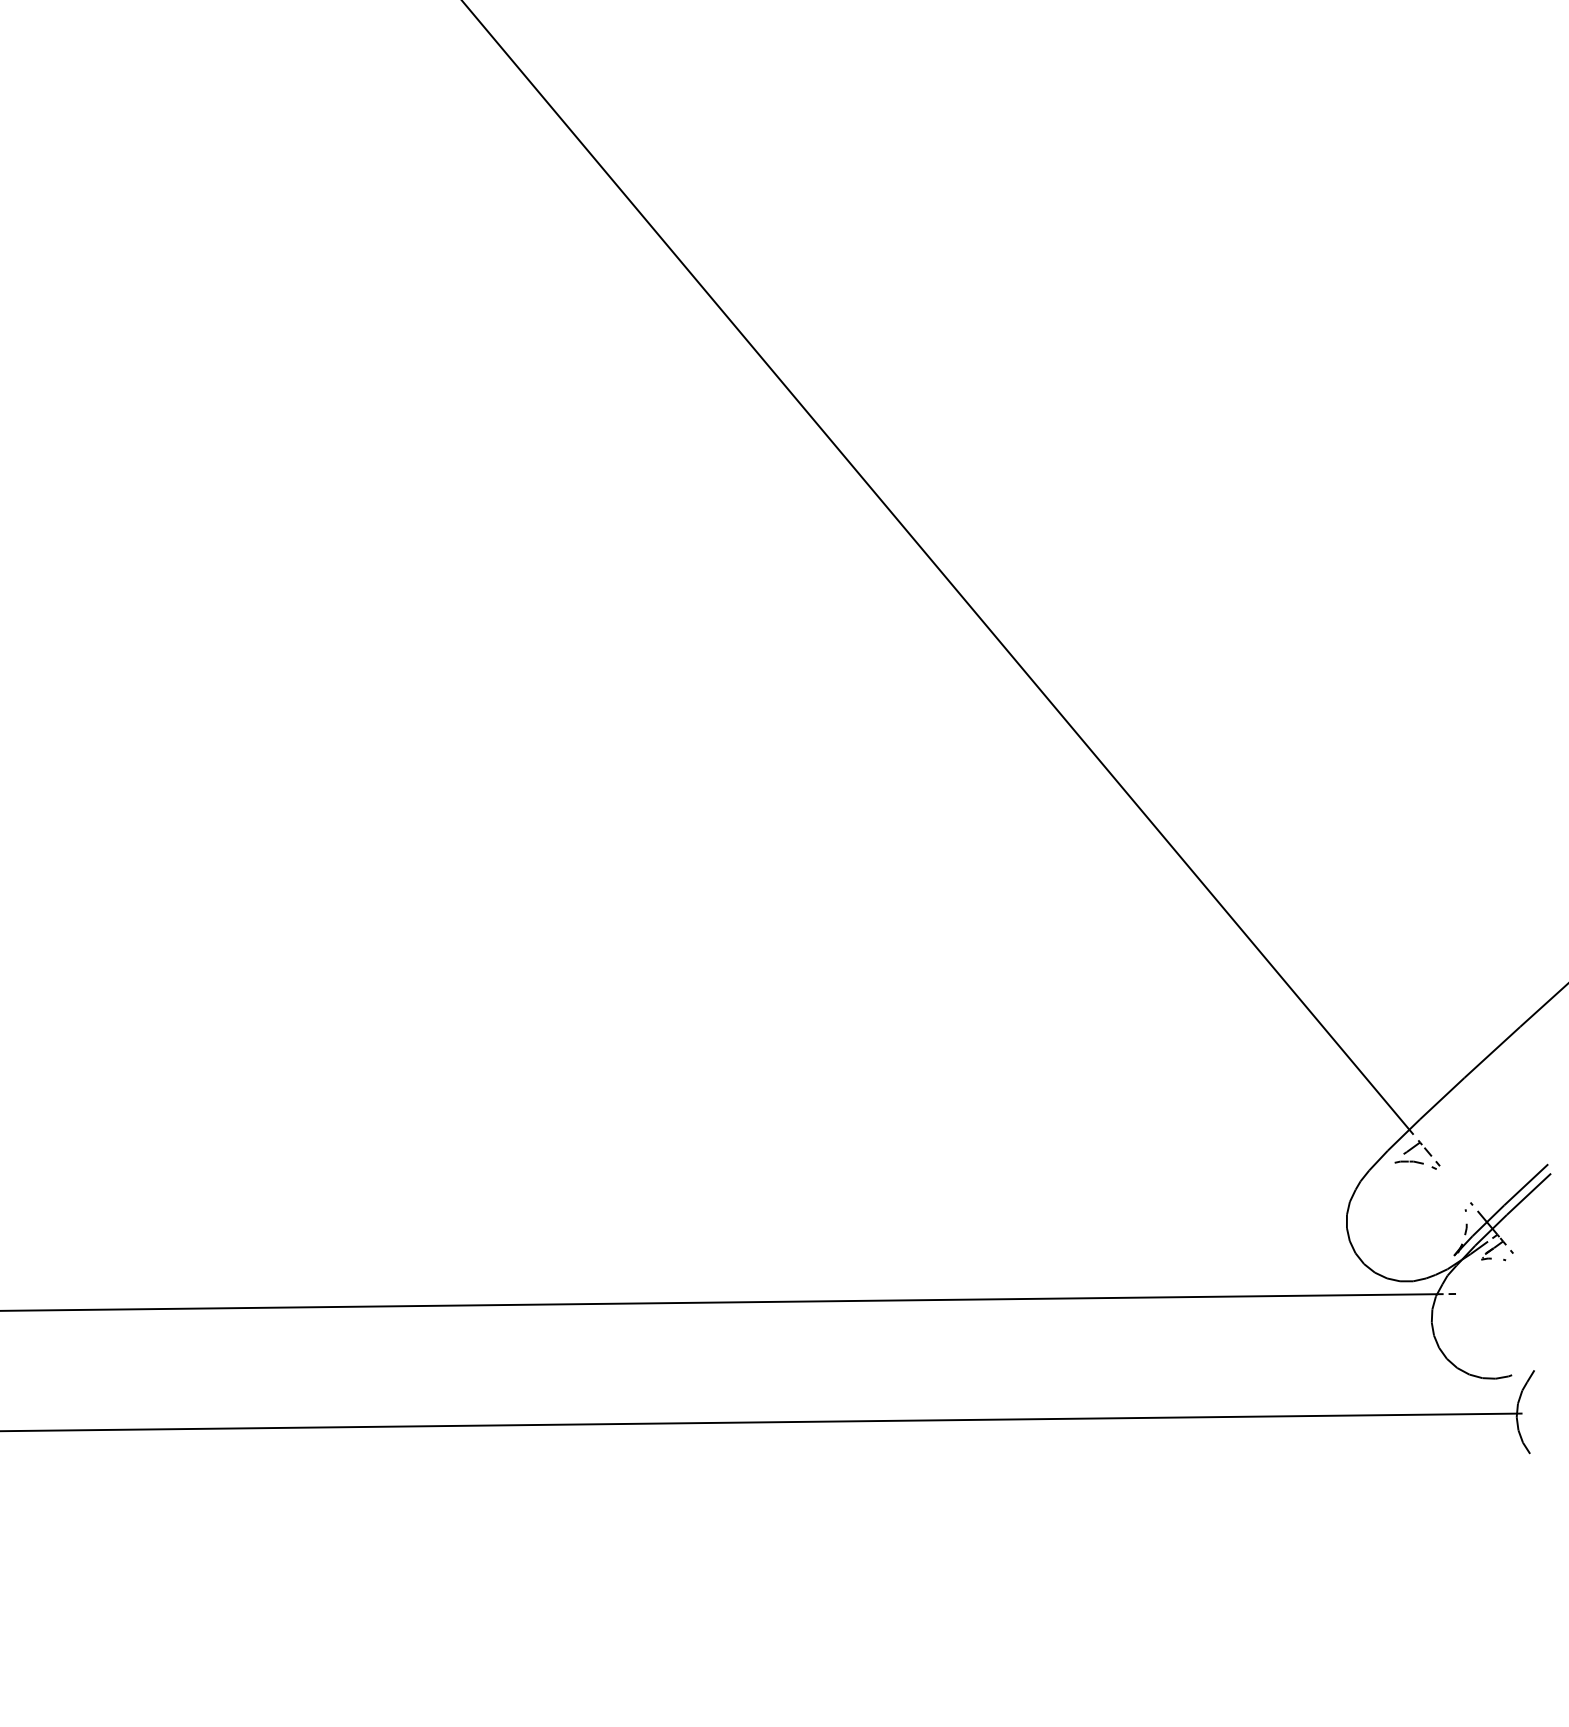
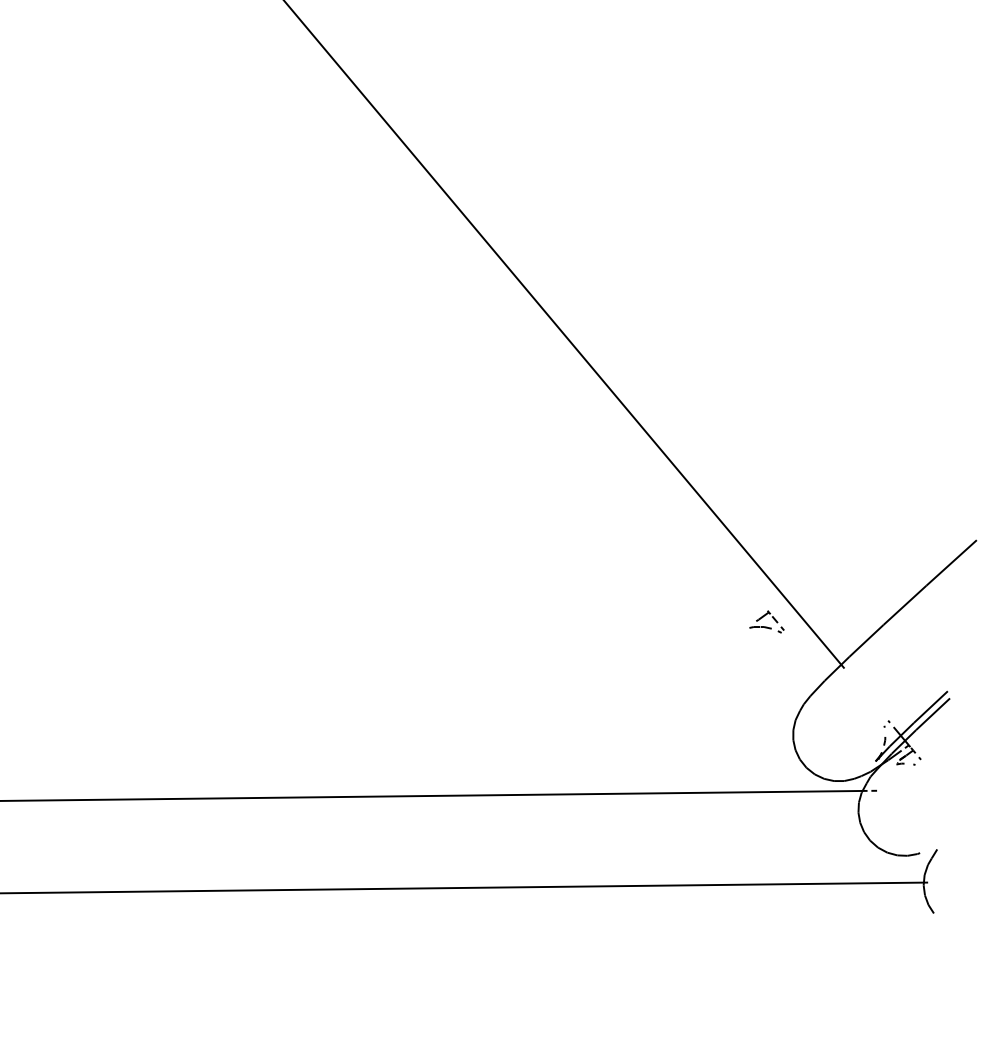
part: (1414, 1160) -> (764, 626), moved

